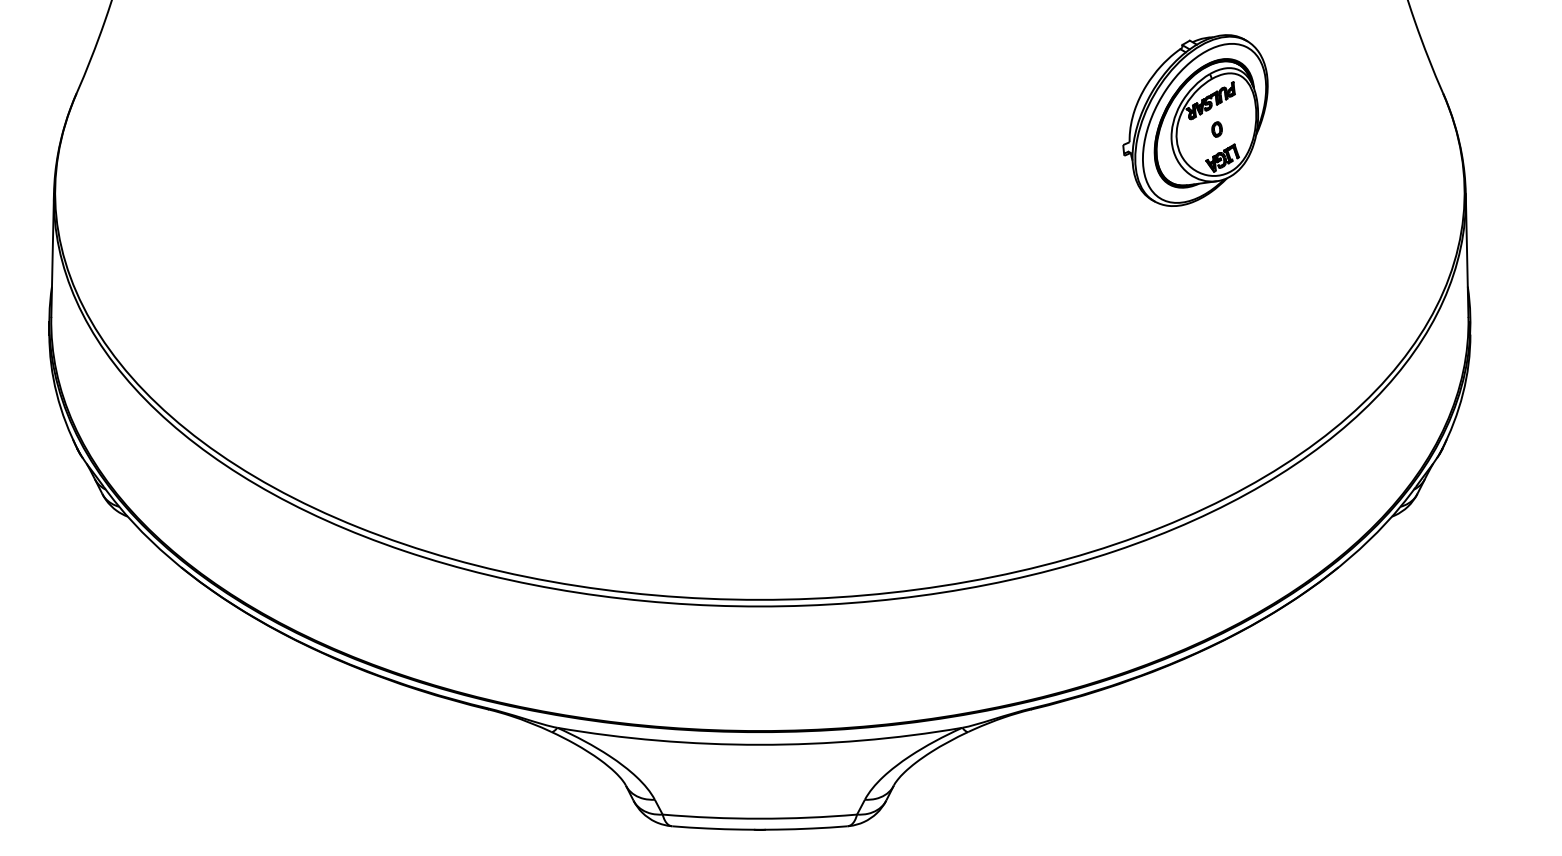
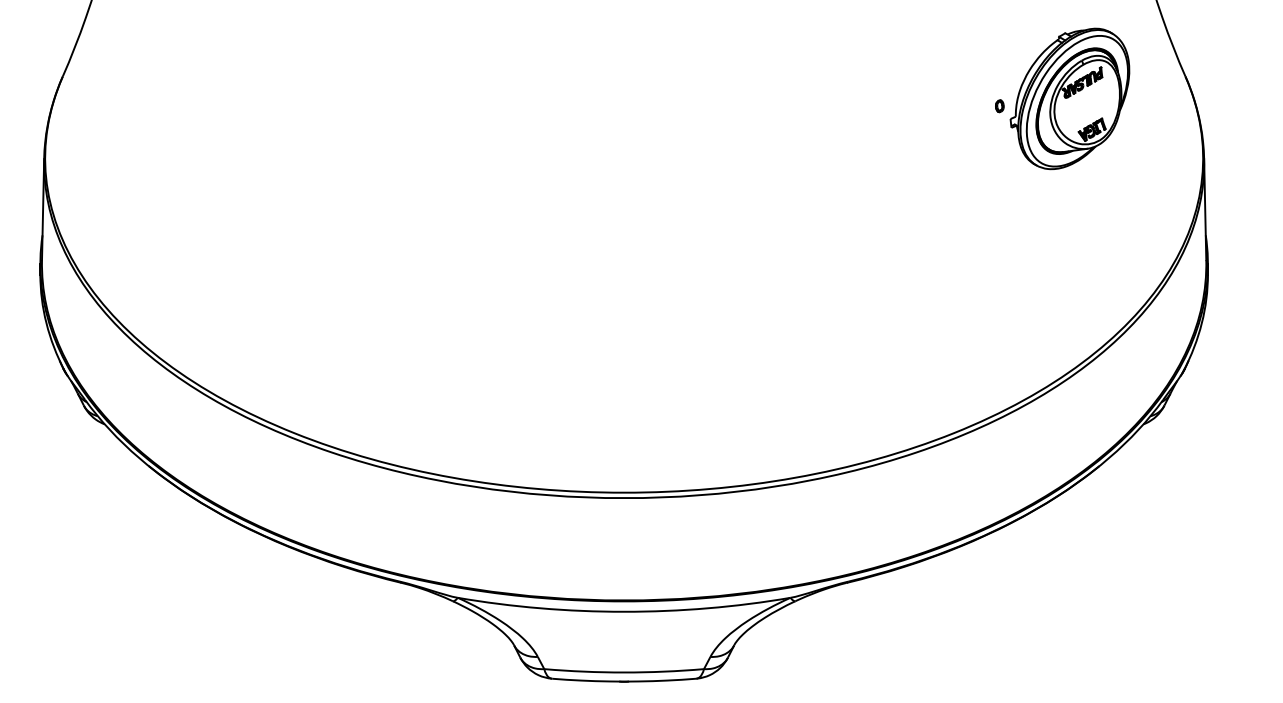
part: (1195, 120) -> (1069, 98), moved

